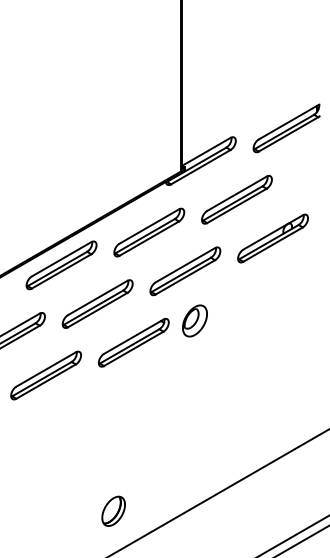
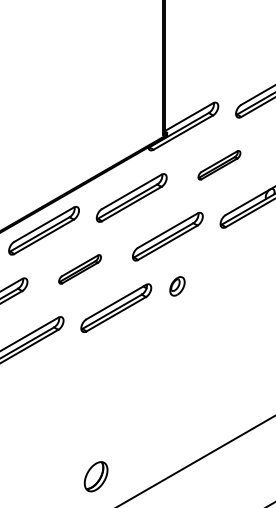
part: (236, 199) -> (218, 164), size x0.6
part: (97, 303) -> (79, 268), size x0.6
part: (194, 320) -> (176, 285), size x0.6

